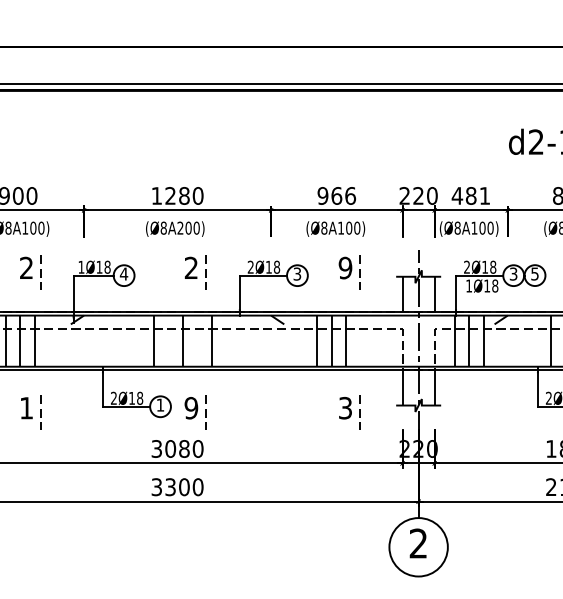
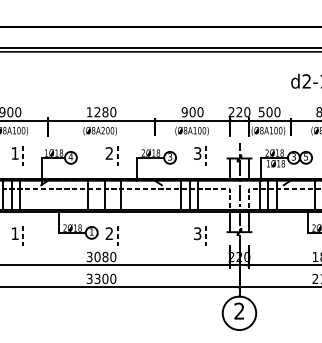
text: (343, 194) -> (196, 111), 966 -> 900
text: (471, 196) -> (269, 112), 481 -> 500
text: (25, 268) -> (14, 153), 2 -> 1
text: (345, 268) -> (197, 153), 9 -> 3
text: (191, 407) -> (109, 233), 9 -> 2

